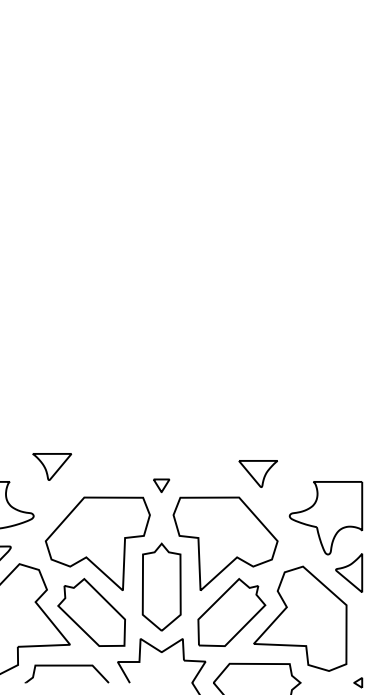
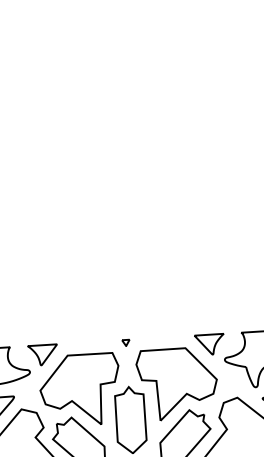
part: (52, 466) -> (43, 354), moved
part: (257, 473) -> (209, 344), moved
part: (161, 485) -> (125, 342), size x0.62

